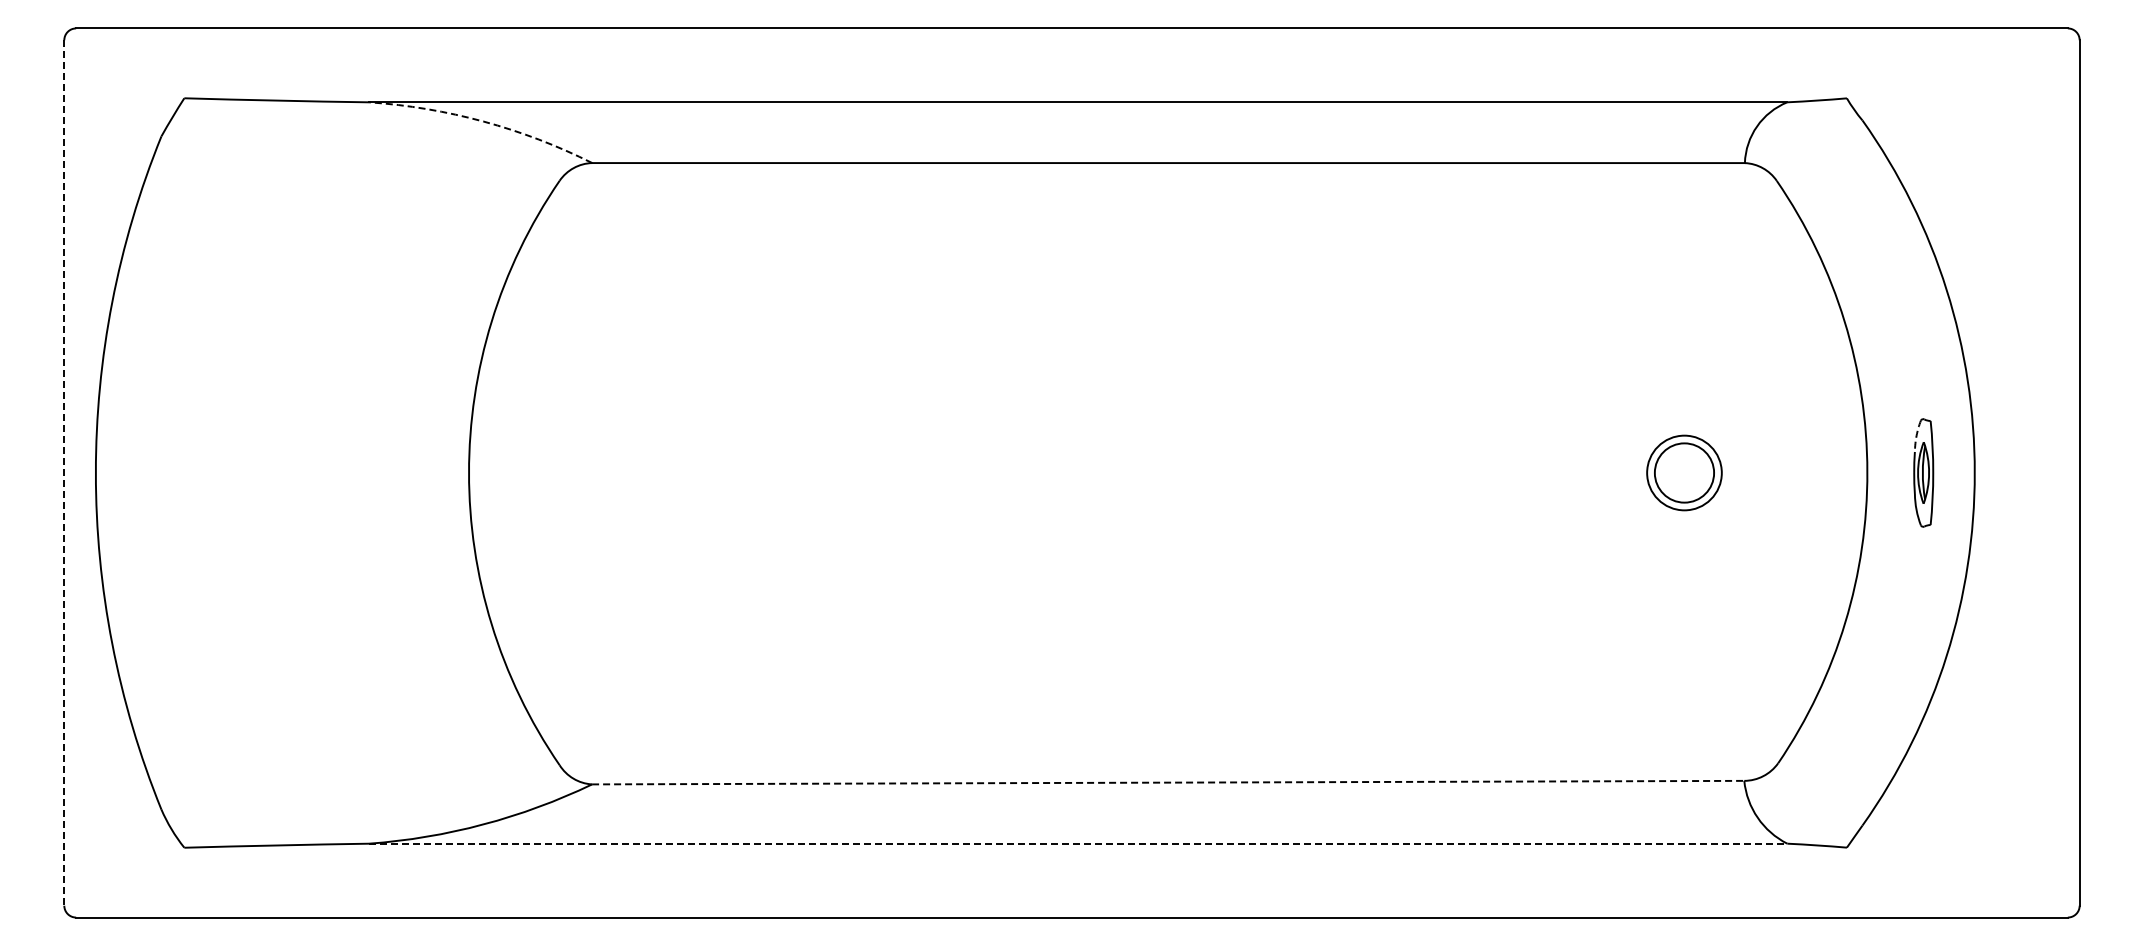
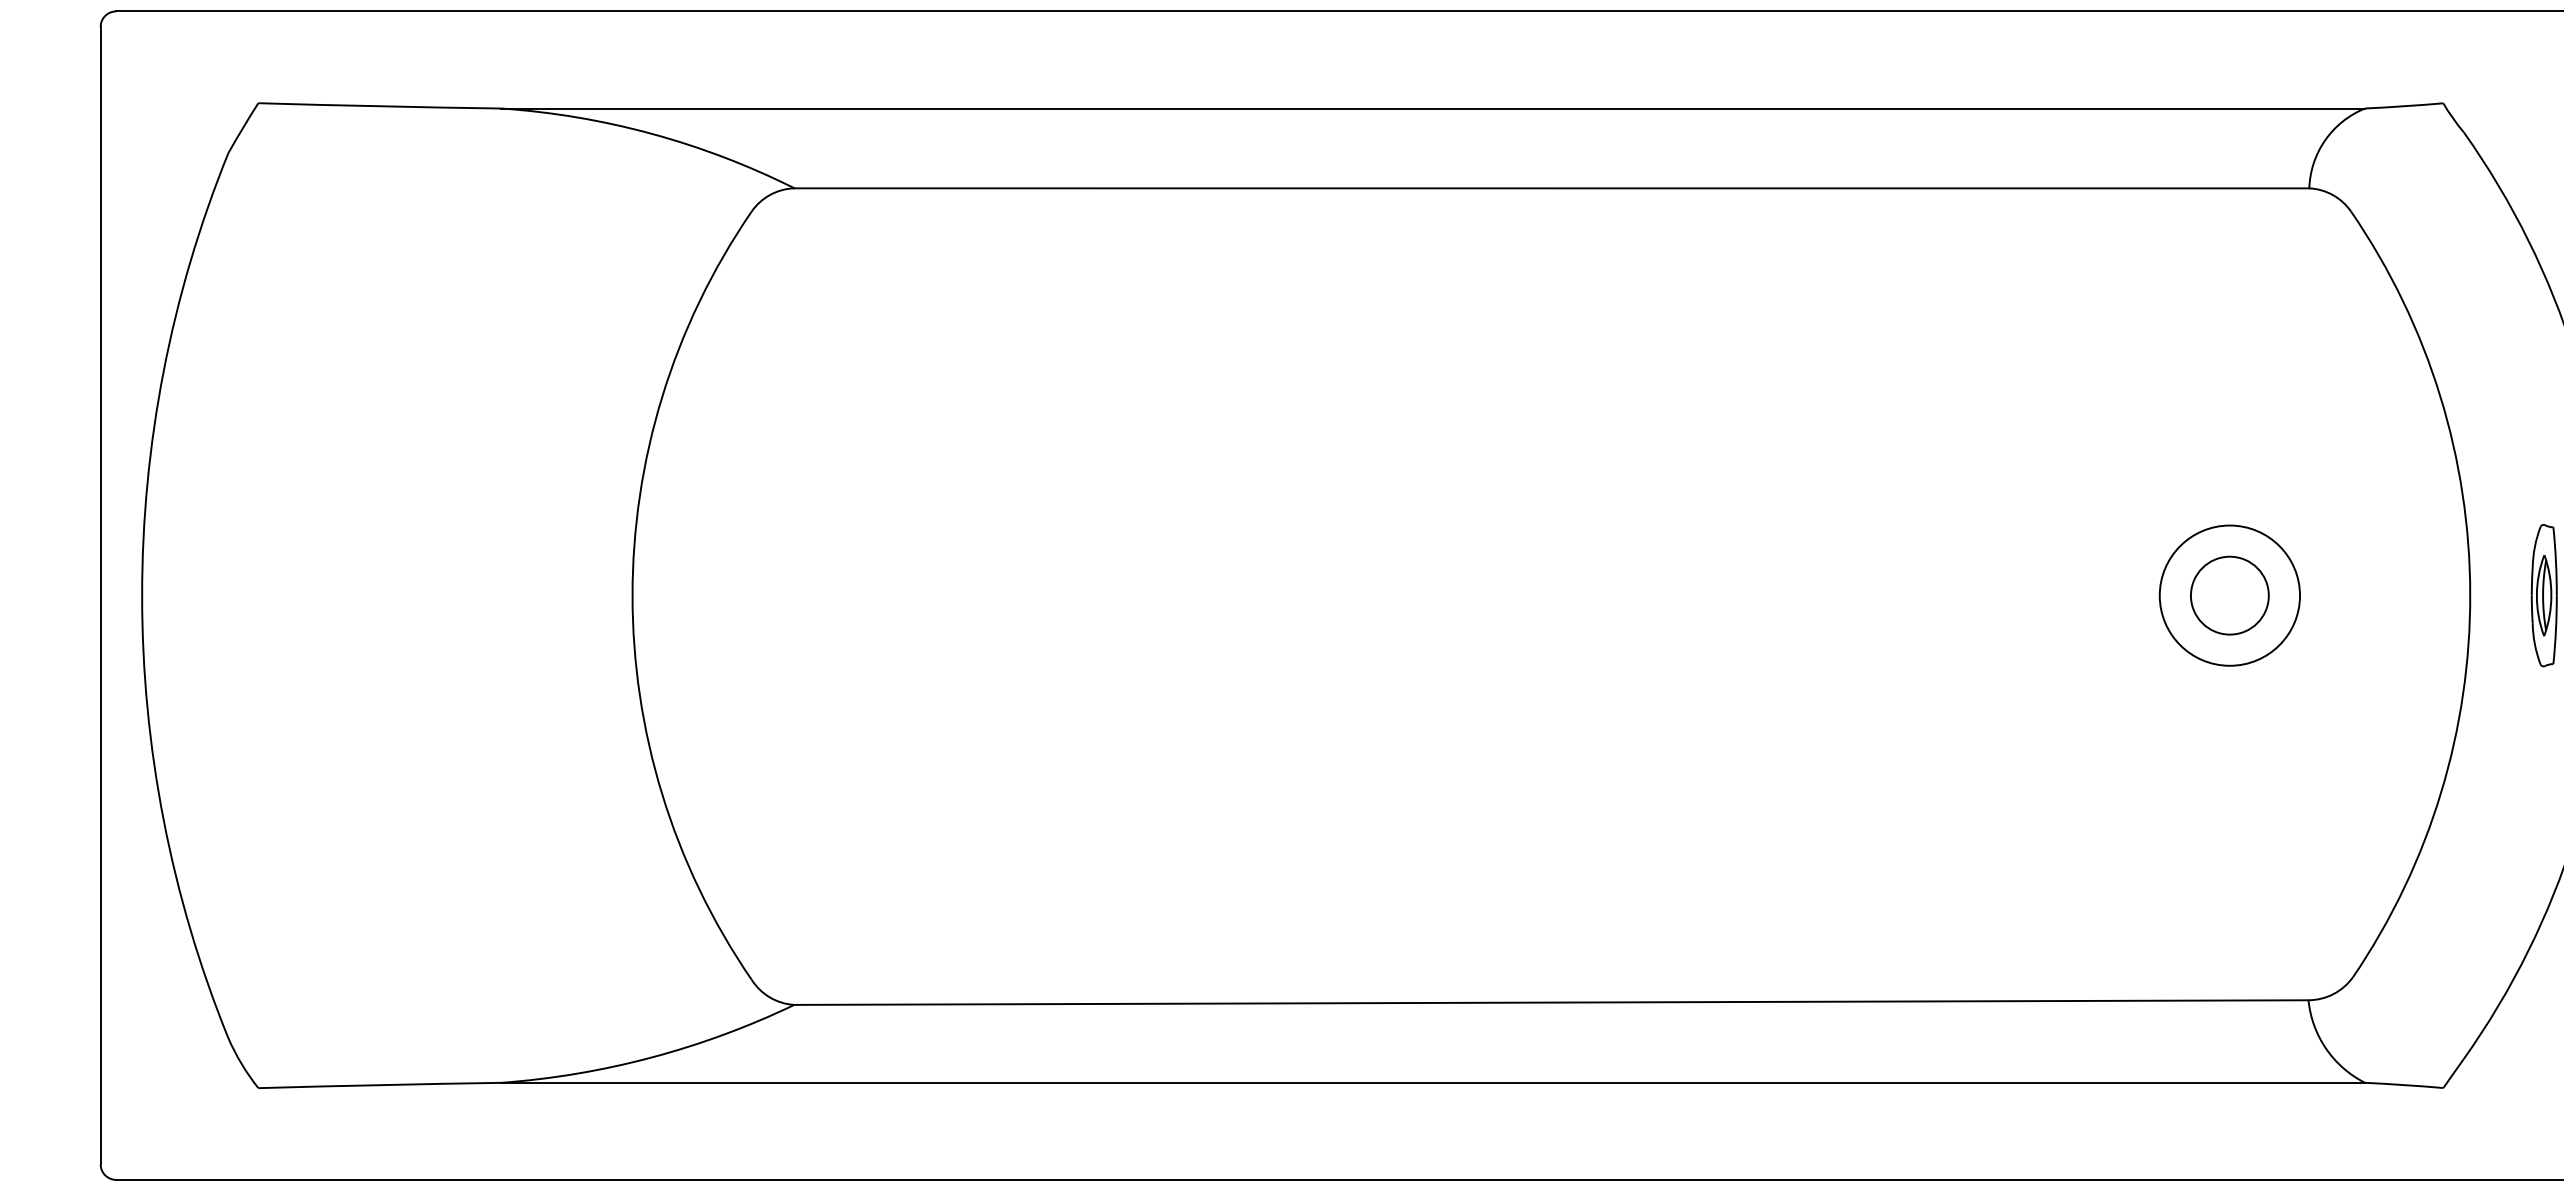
arc: (483, 121) -> (651, 133), dashed -> solid
arc: (1916, 435) -> (2534, 546), dashed -> solid
circle: (1684, 472) -> (2229, 595), size x1.43
line: (64, 473) -> (100, 596), dashed -> solid
line: (1168, 782) -> (1551, 1002), dashed -> solid
line: (1078, 843) -> (1433, 1082), dashed -> solid

